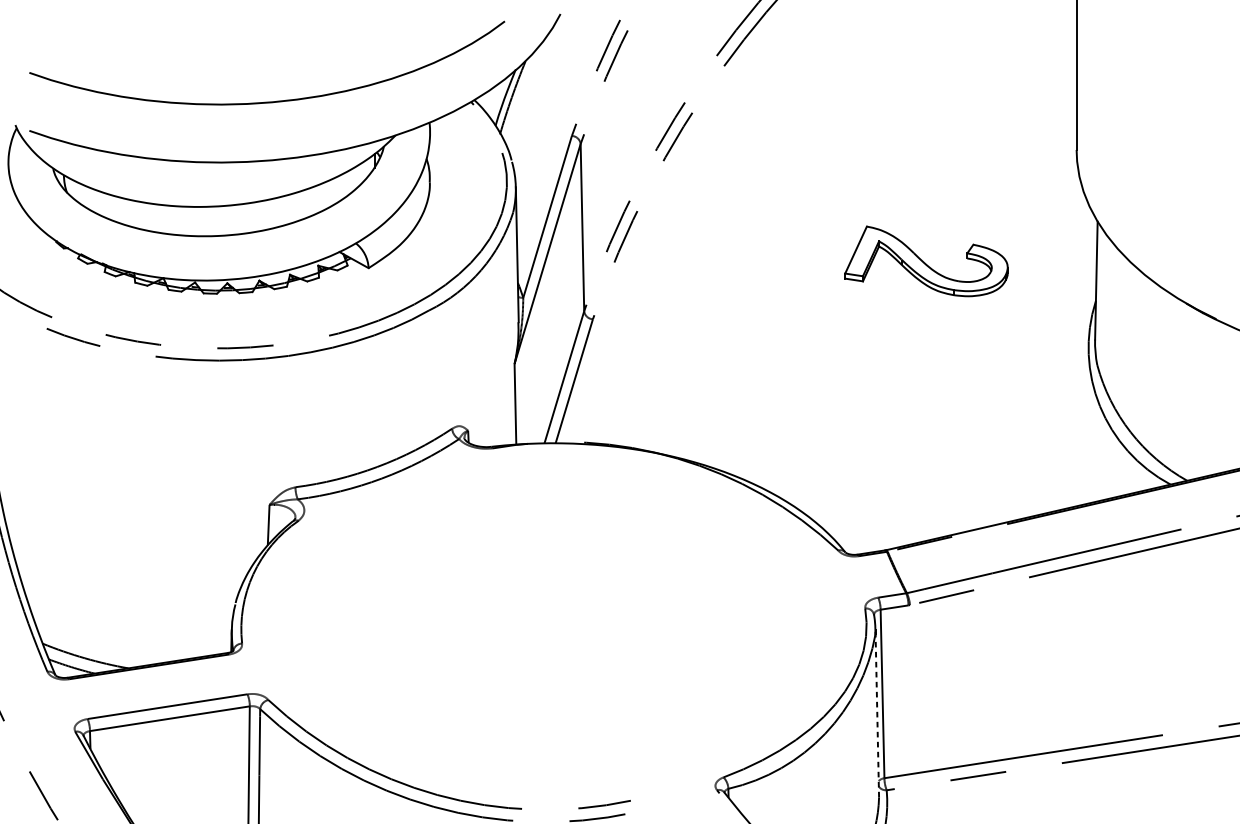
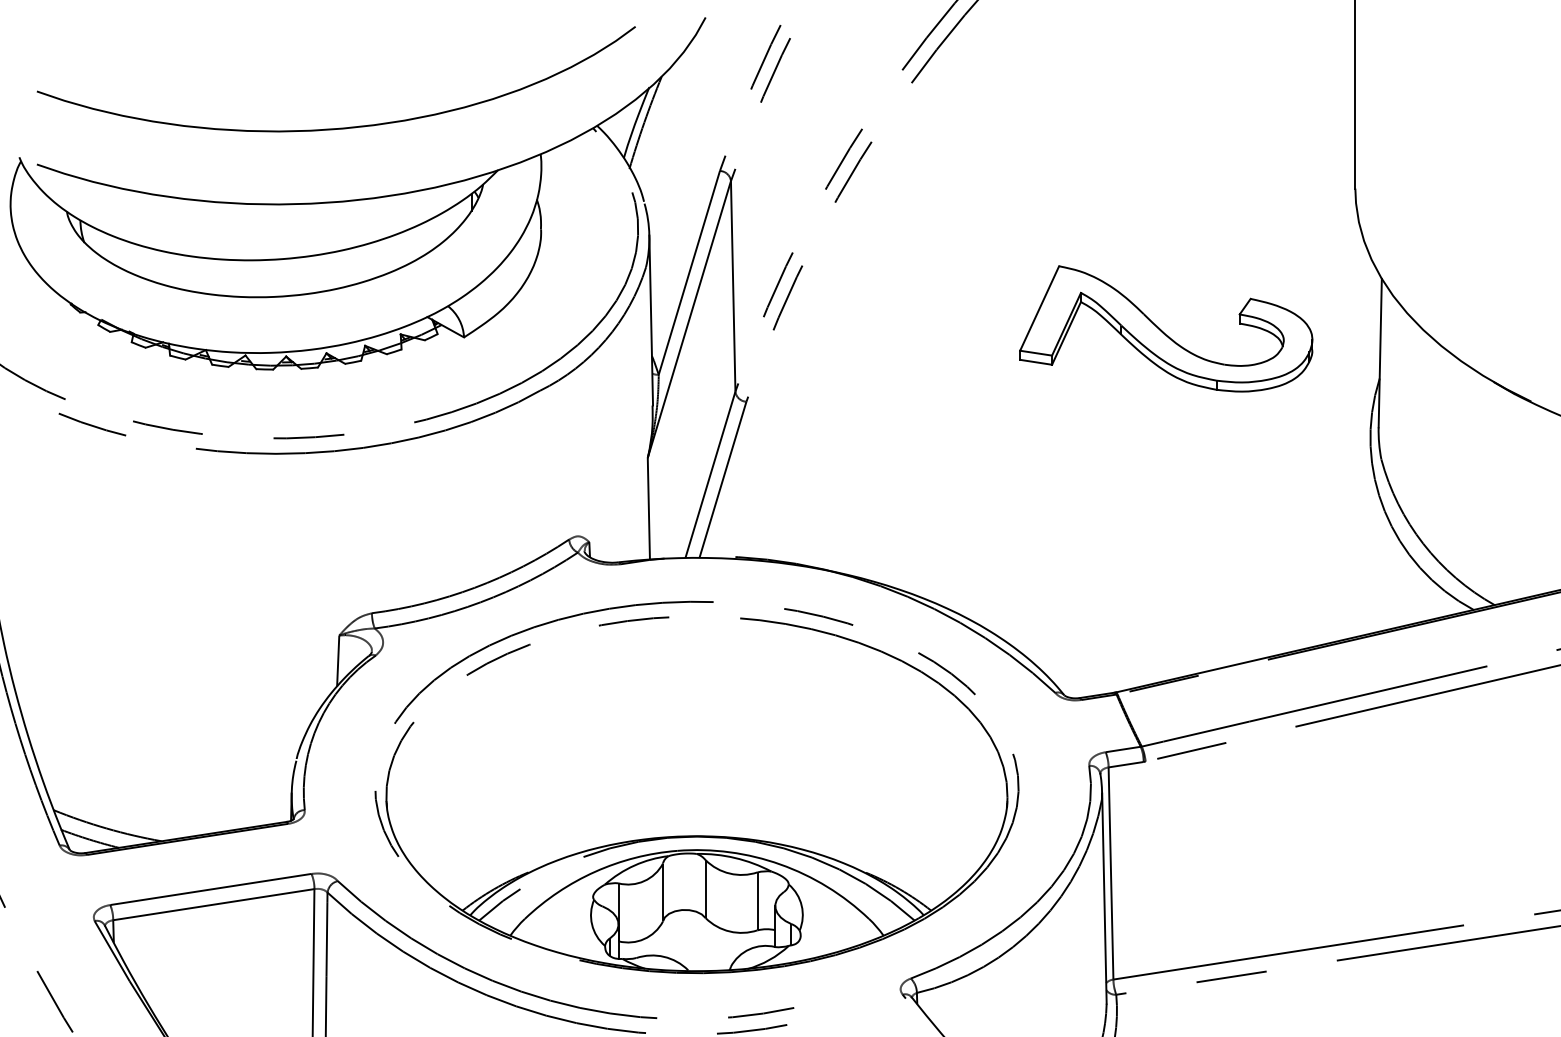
part: (926, 261) -> (1166, 328), size x1.43
part: (553, 663) -> (696, 835), added
line: (877, 713) -> (1104, 898), dashed -> solid

